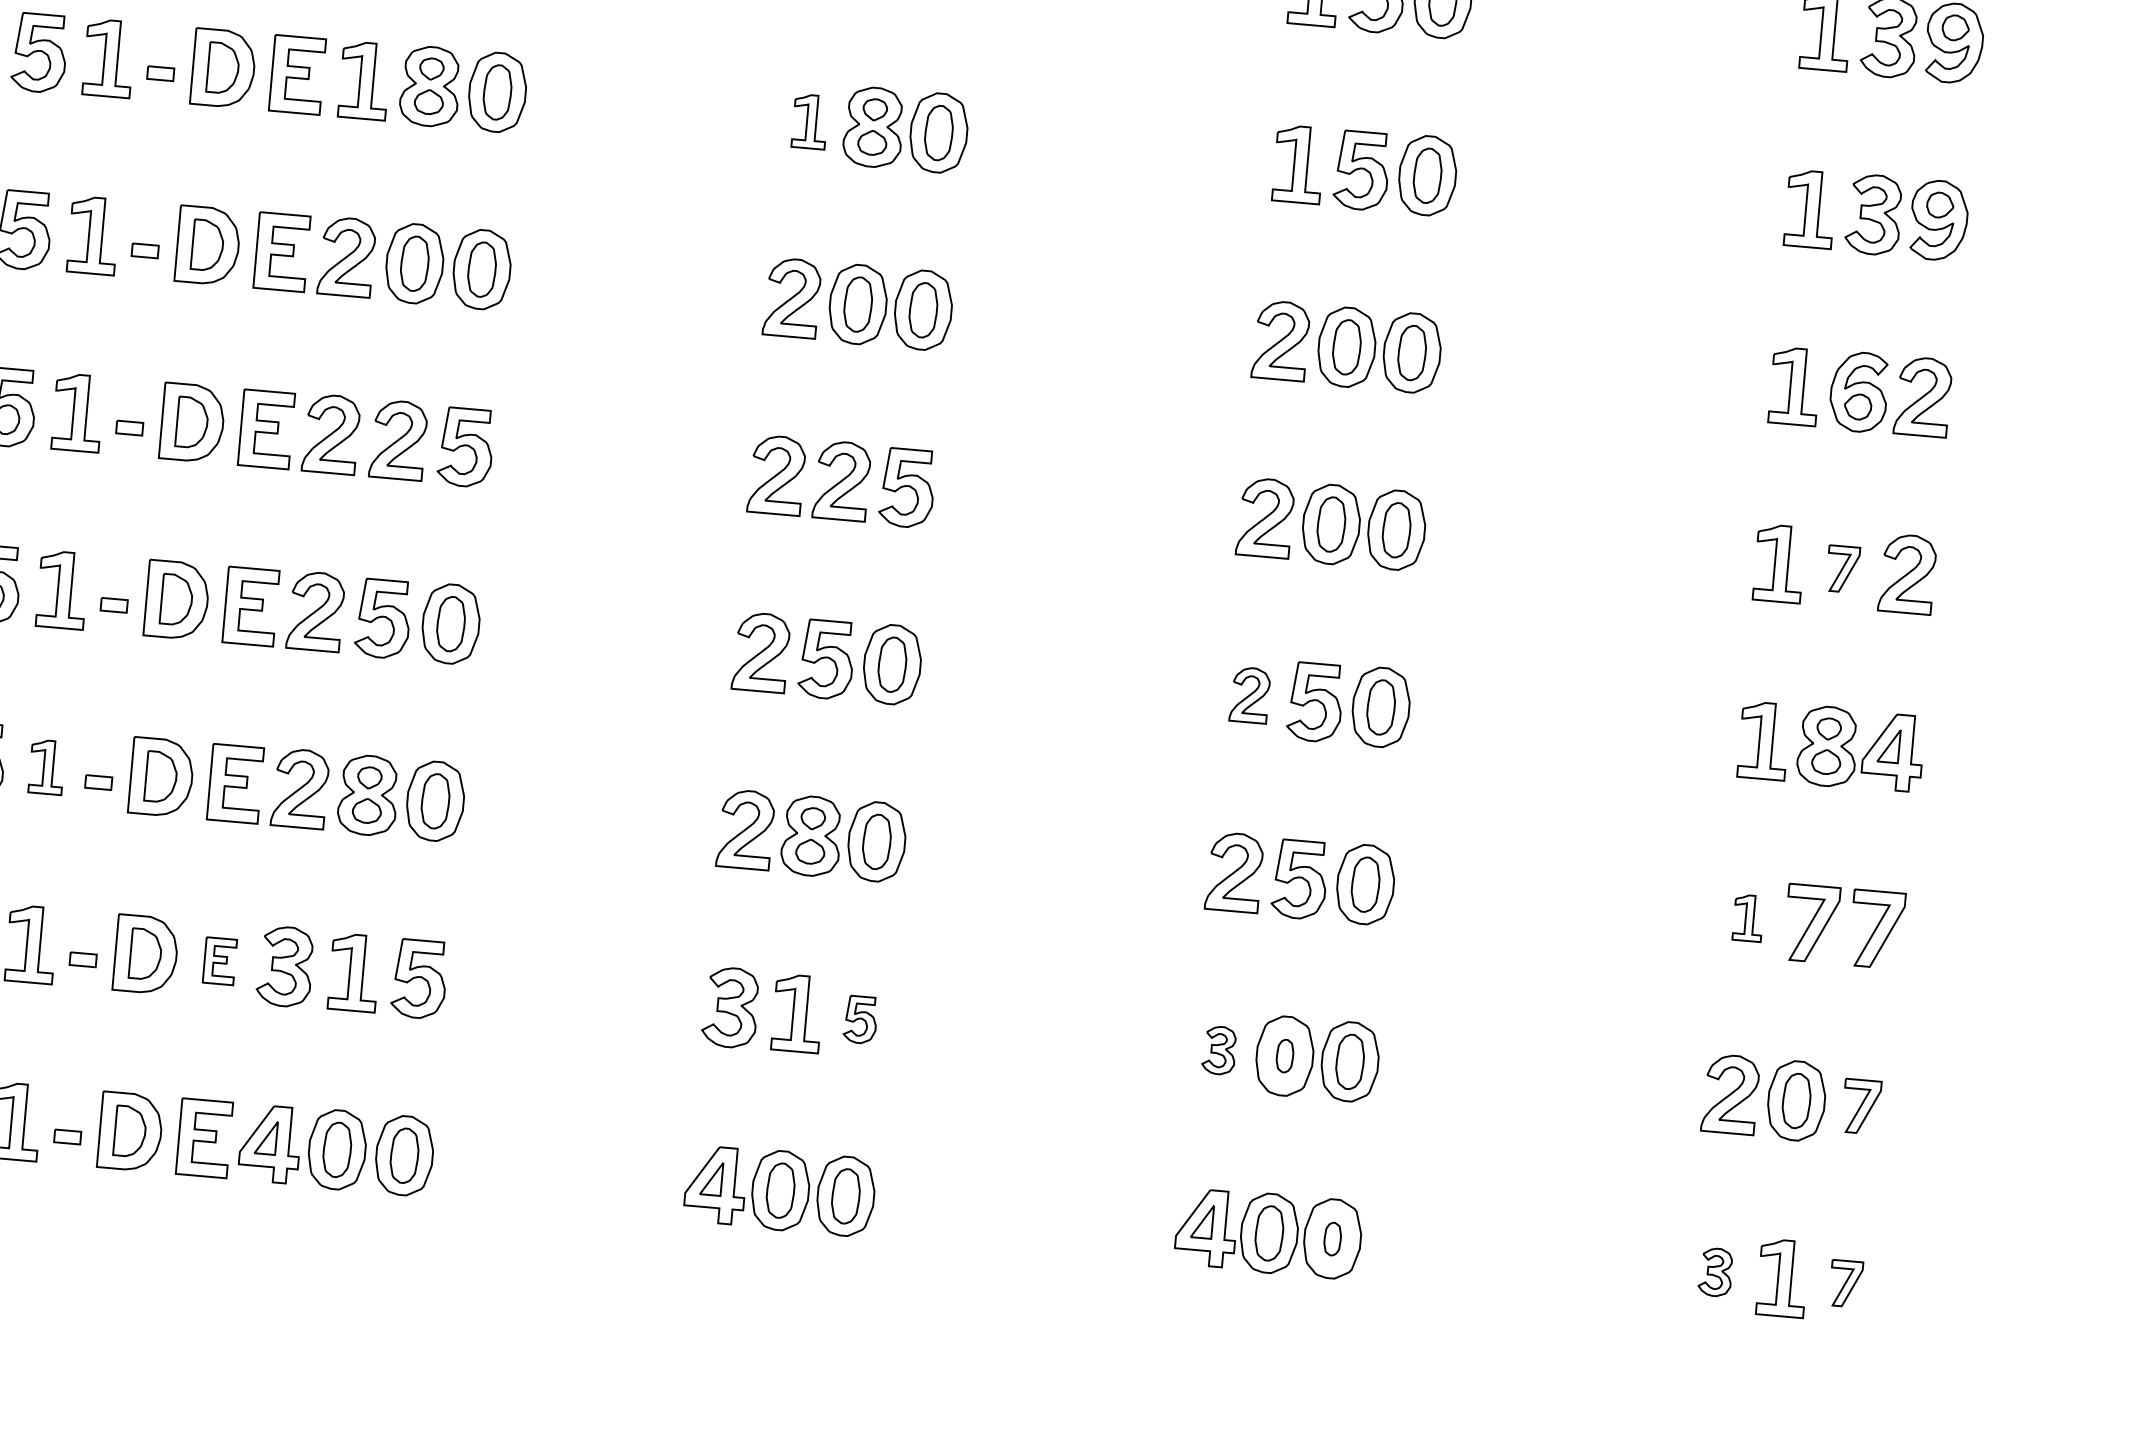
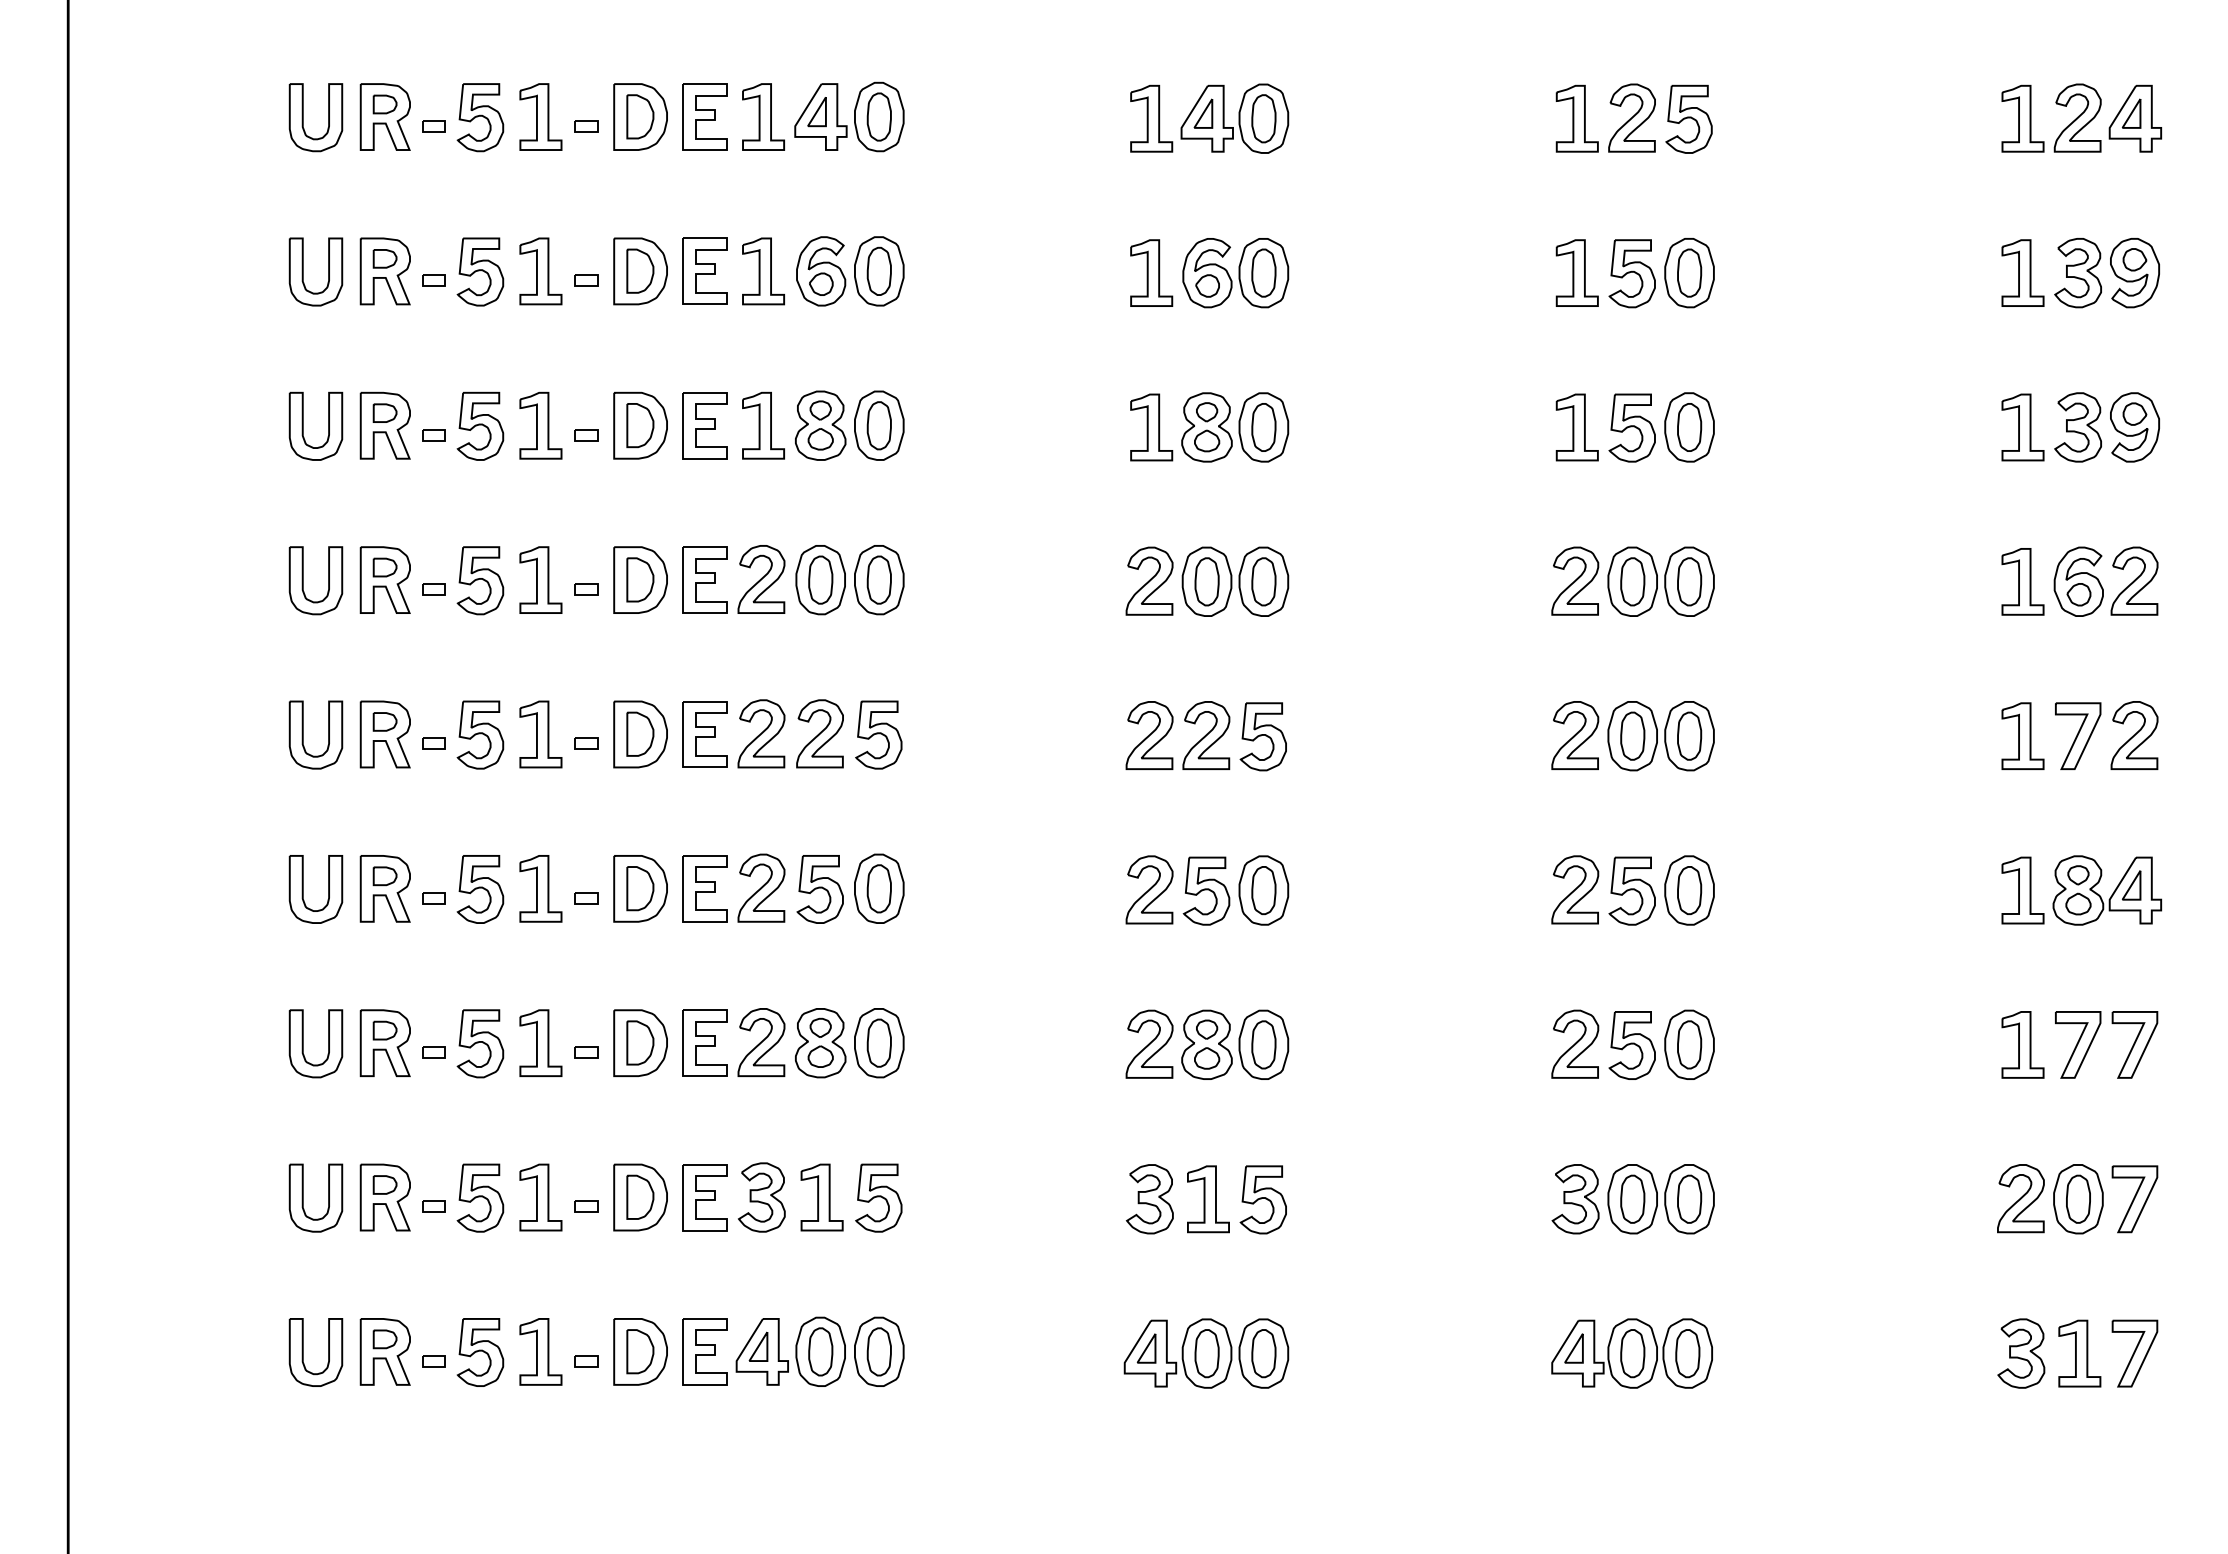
part: (809, 121) -> (1151, 427), size x1.43
part: (1843, 568) -> (2078, 735), size x1.67
part: (1250, 694) -> (1575, 889), size x1.43
part: (46, 766) -> (540, 1042), size x1.43
part: (1747, 917) -> (2022, 1044), size x1.67
part: (219, 960) -> (704, 1197), size x1.67
part: (859, 1019) -> (1262, 1199), size x1.67
part: (1219, 1050) -> (1575, 1199), size x1.67
part: (1284, 1055) -> (1632, 1198), size x1.67
part: (1860, 1106) -> (2134, 1199), size x1.43
part: (1332, 1238) -> (1687, 1353), size x1.67
part: (1715, 1272) -> (2021, 1353), size x1.67
part: (1845, 1283) -> (2134, 1353), size x1.67

